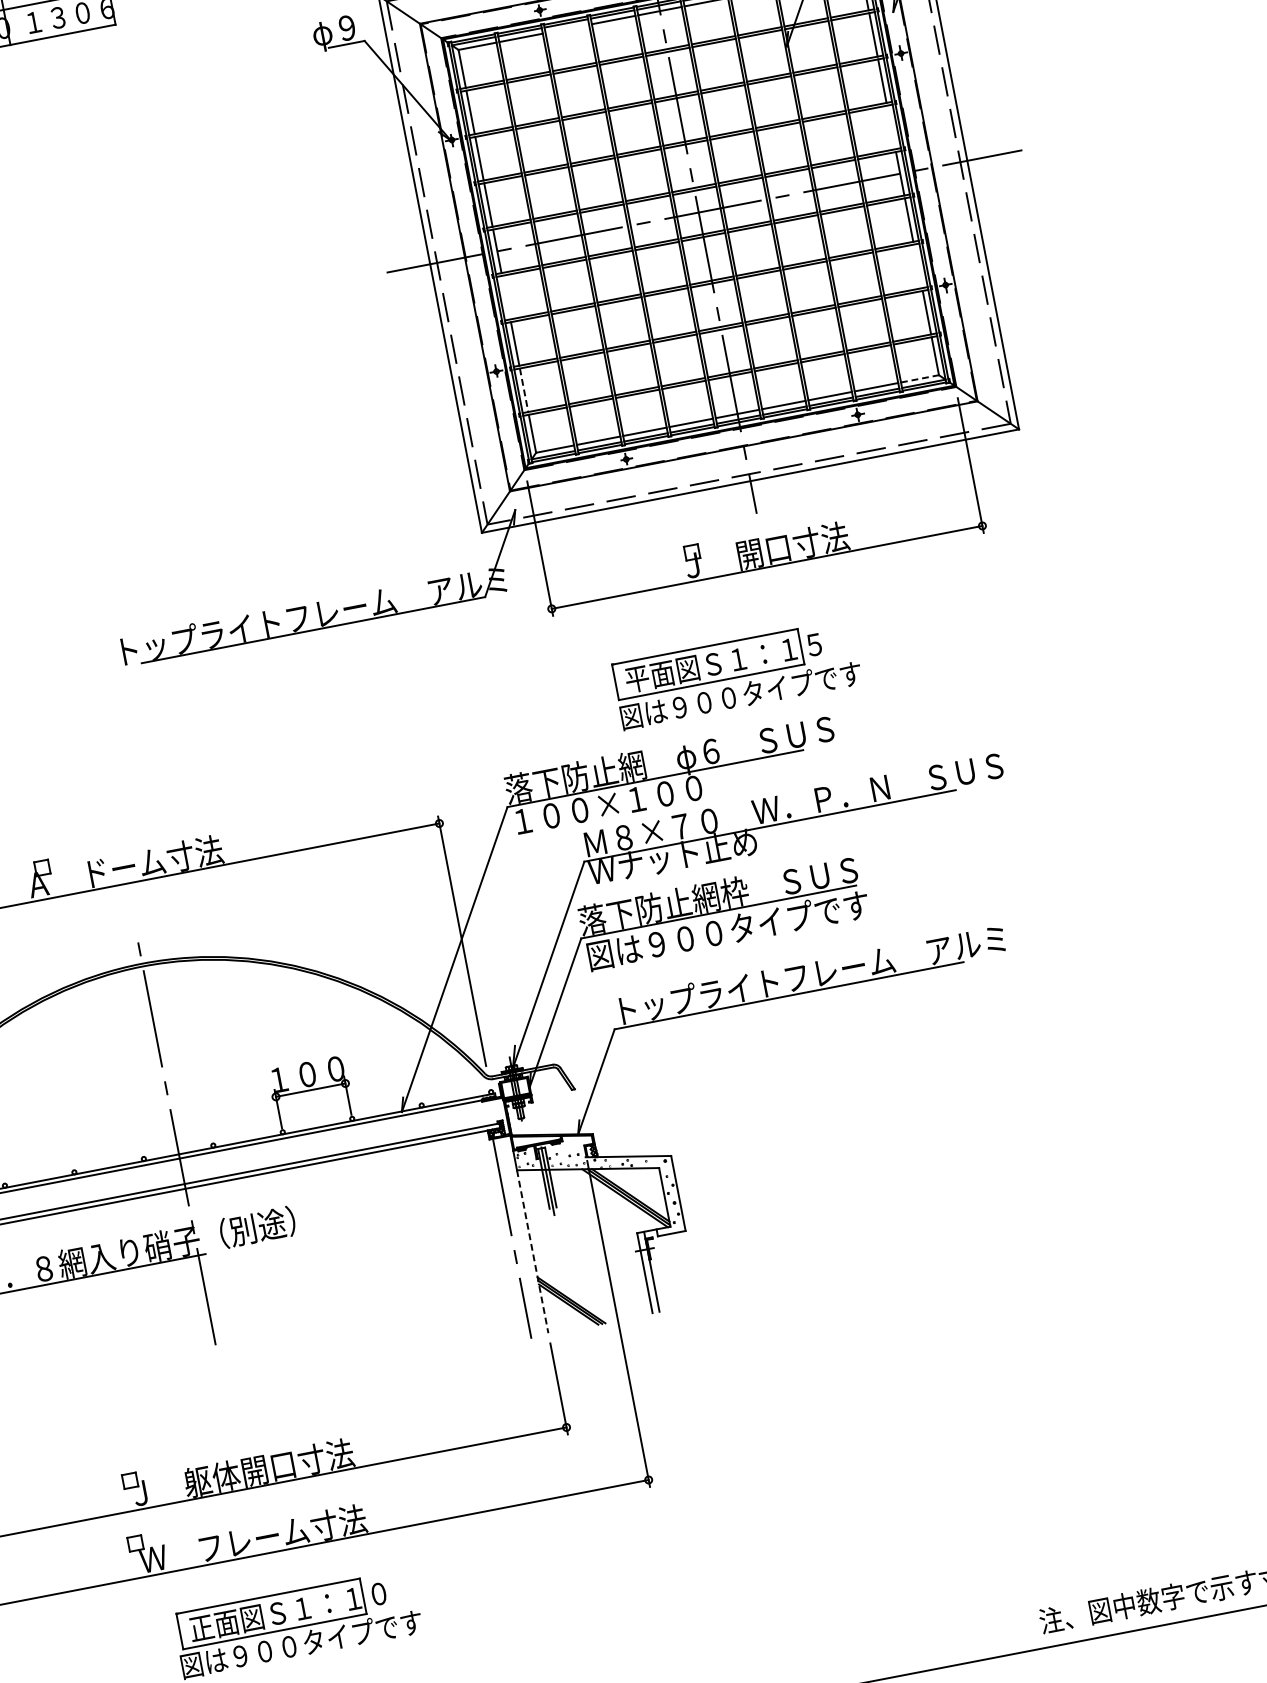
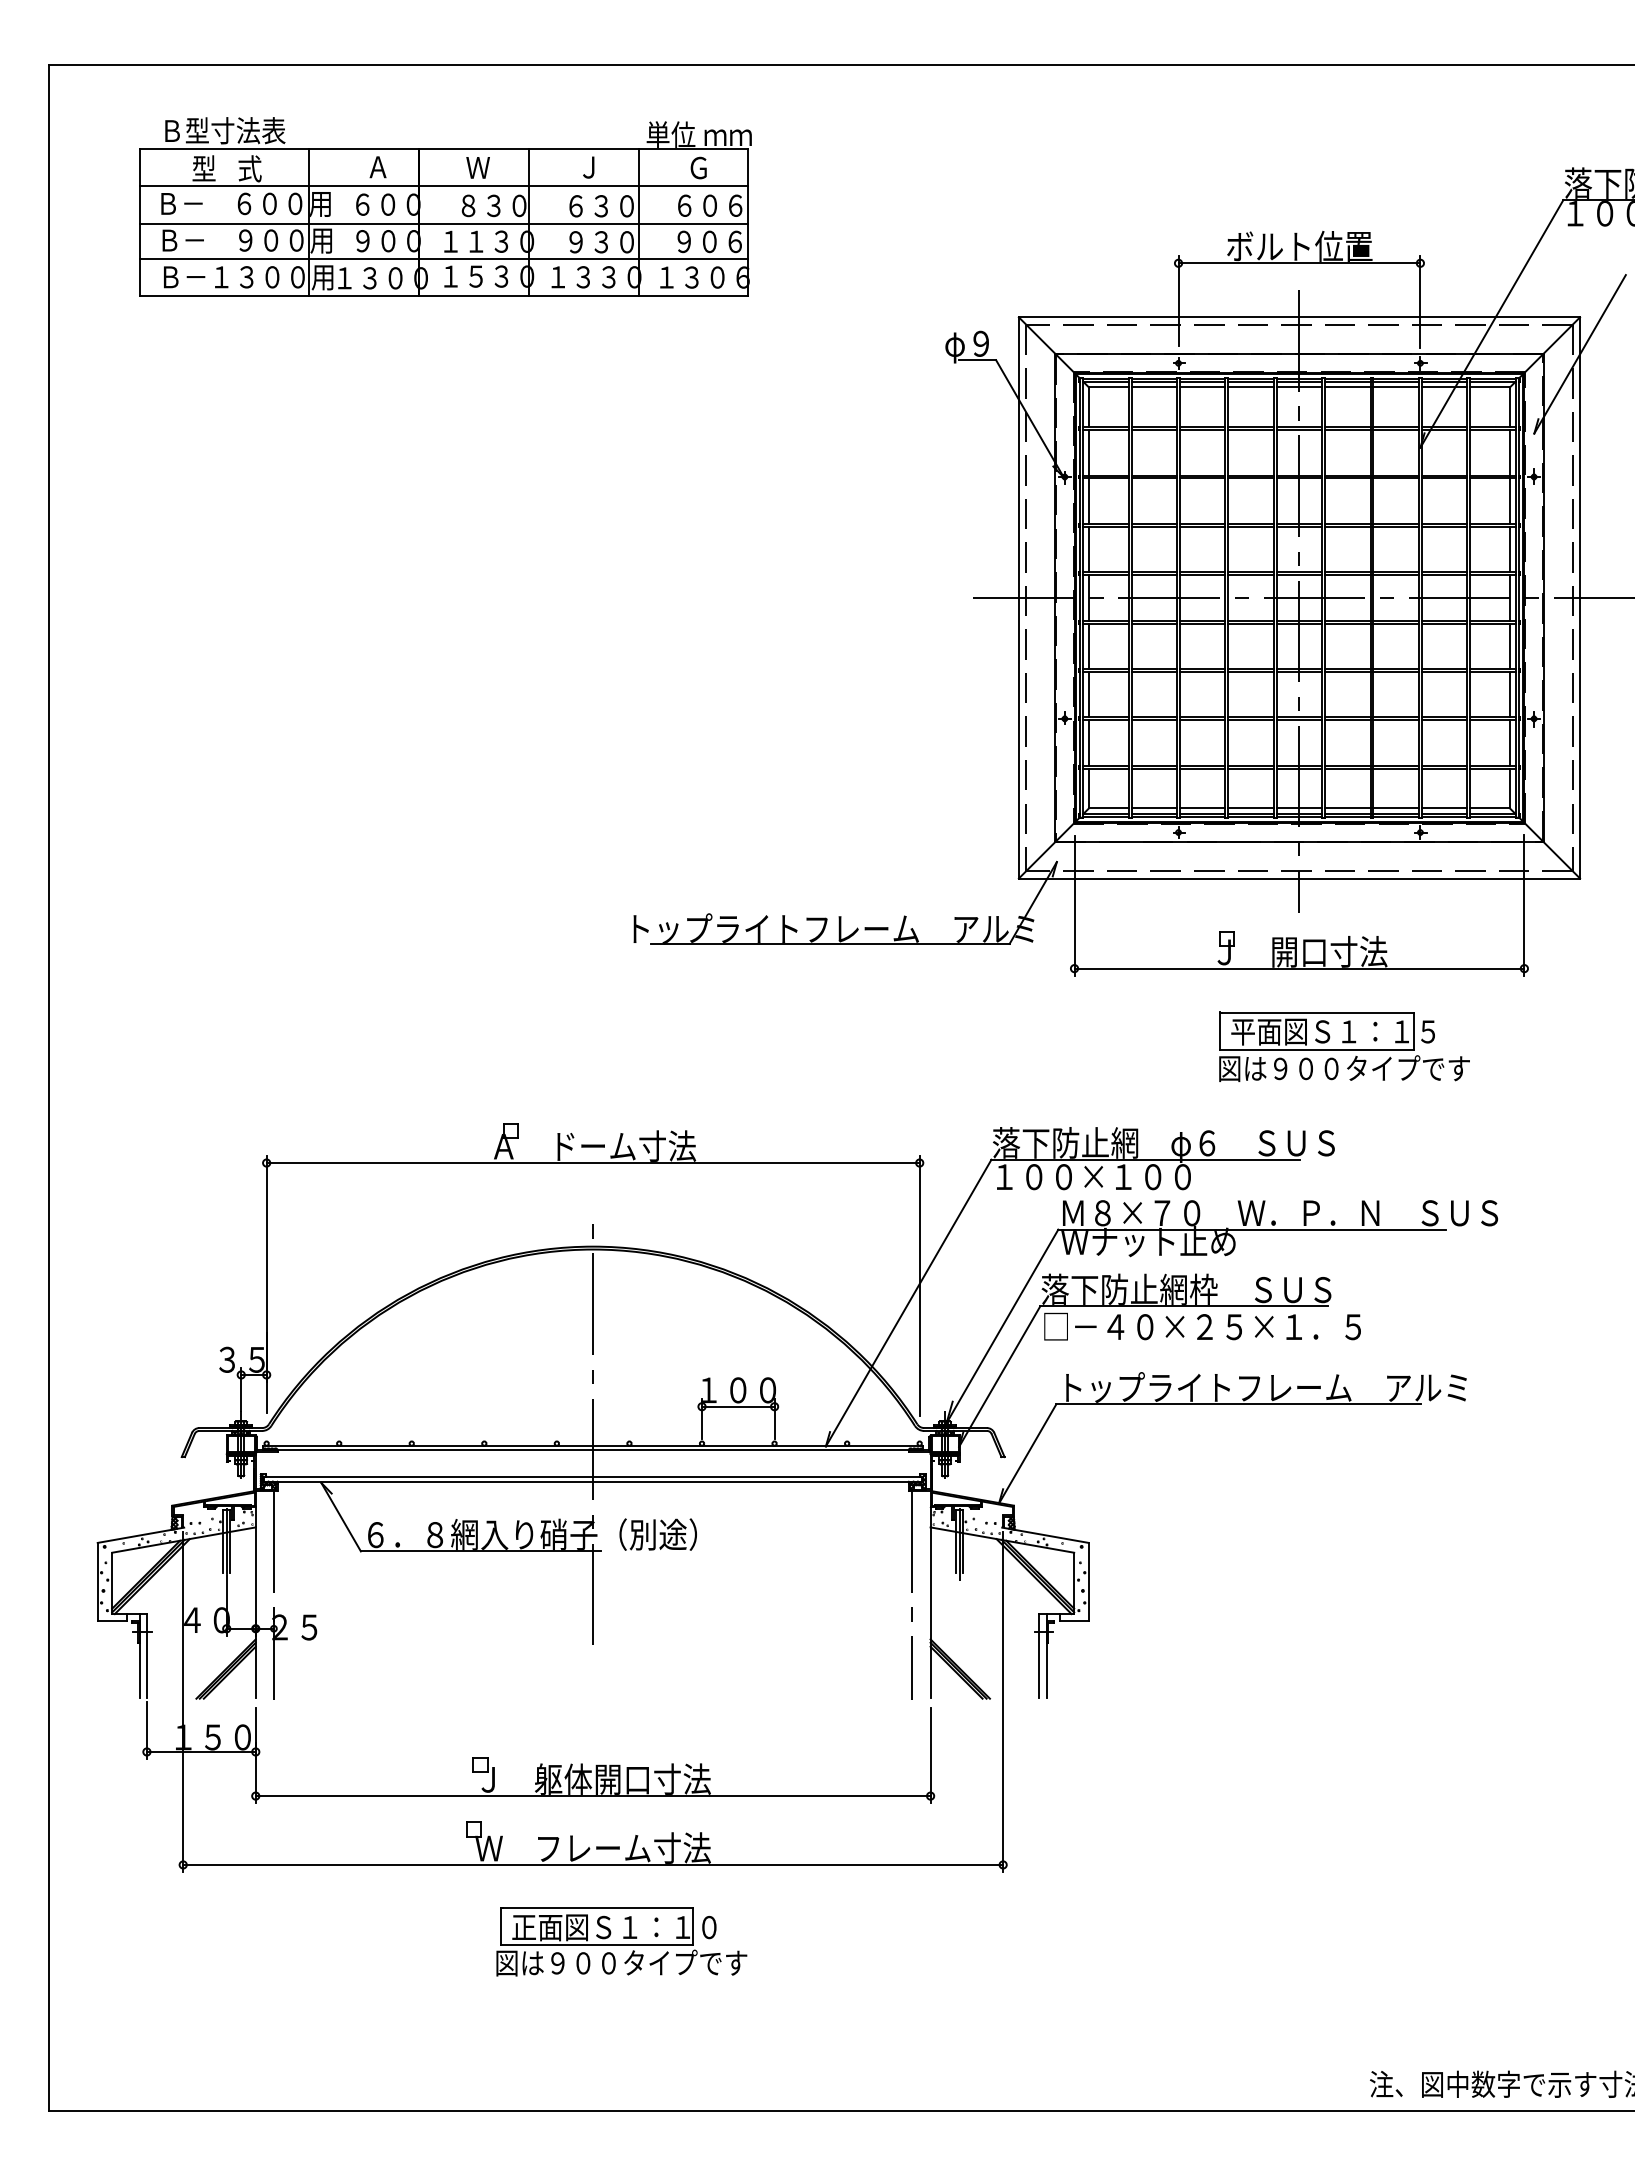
line: (567, 29) -> (1202, 387), added
line: (890, 127) -> (1509, 549), added
line: (917, 266) -> (1509, 694), added
line: (506, 297) -> (1089, 646), added
line: (920, 378) -> (1490, 808), dashed -> solid
line: (524, 390) -> (1089, 743), dashed -> solid
part: (737, 674) -> (1344, 1046), moved
text: (739, 928) -> (1201, 1326), 図は９００タイプです -> □－４０×２５×１．５
line: (532, 1252) -> (930, 1613), dashed -> solid

